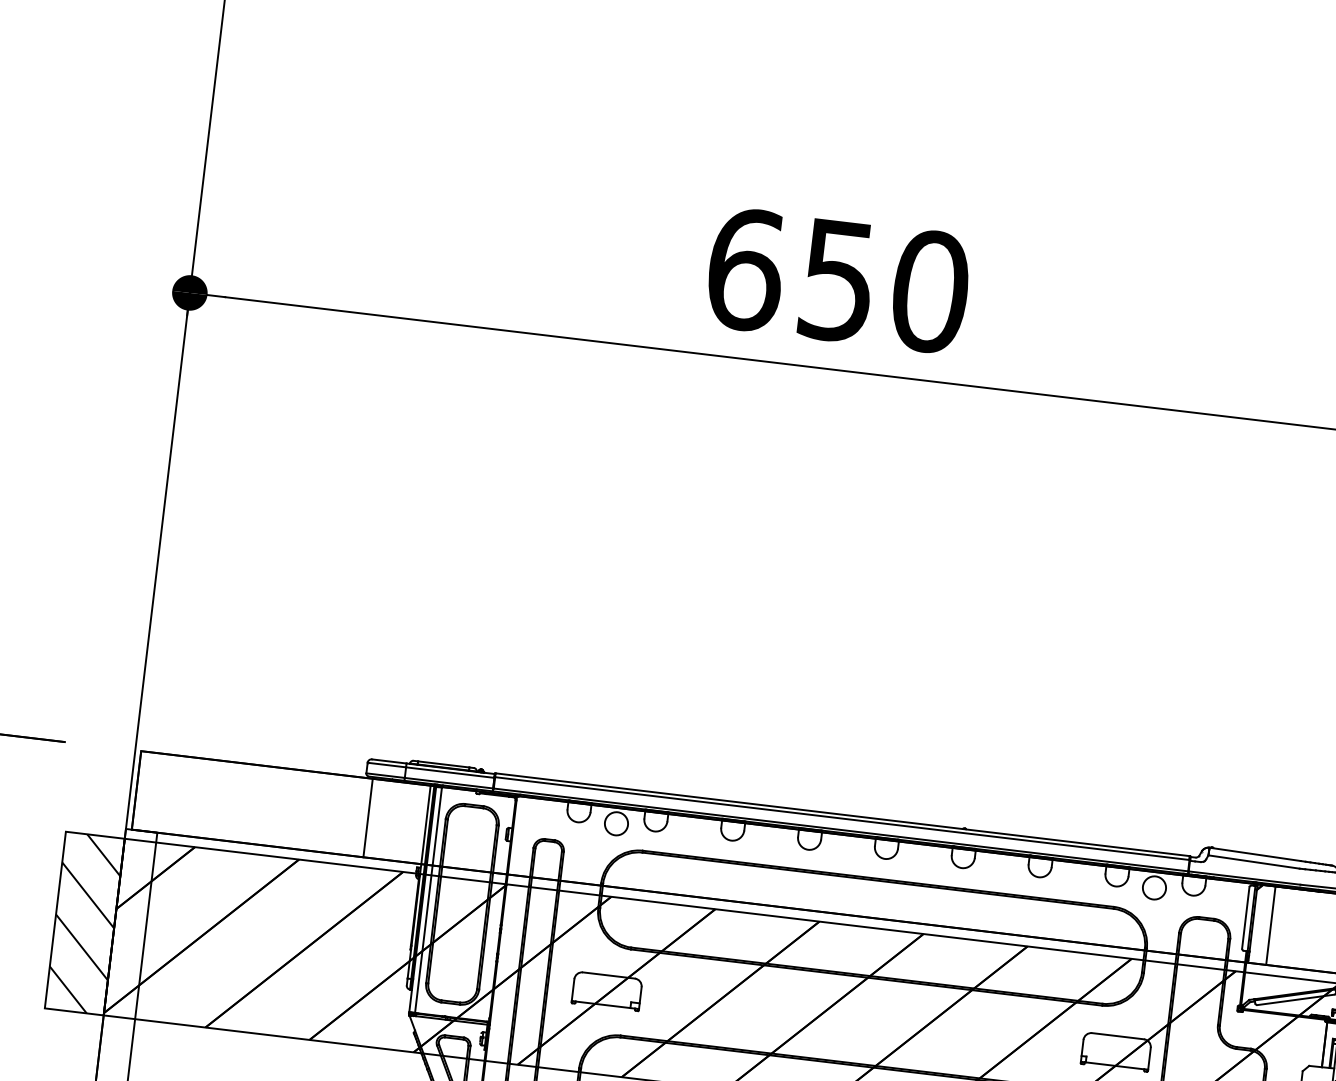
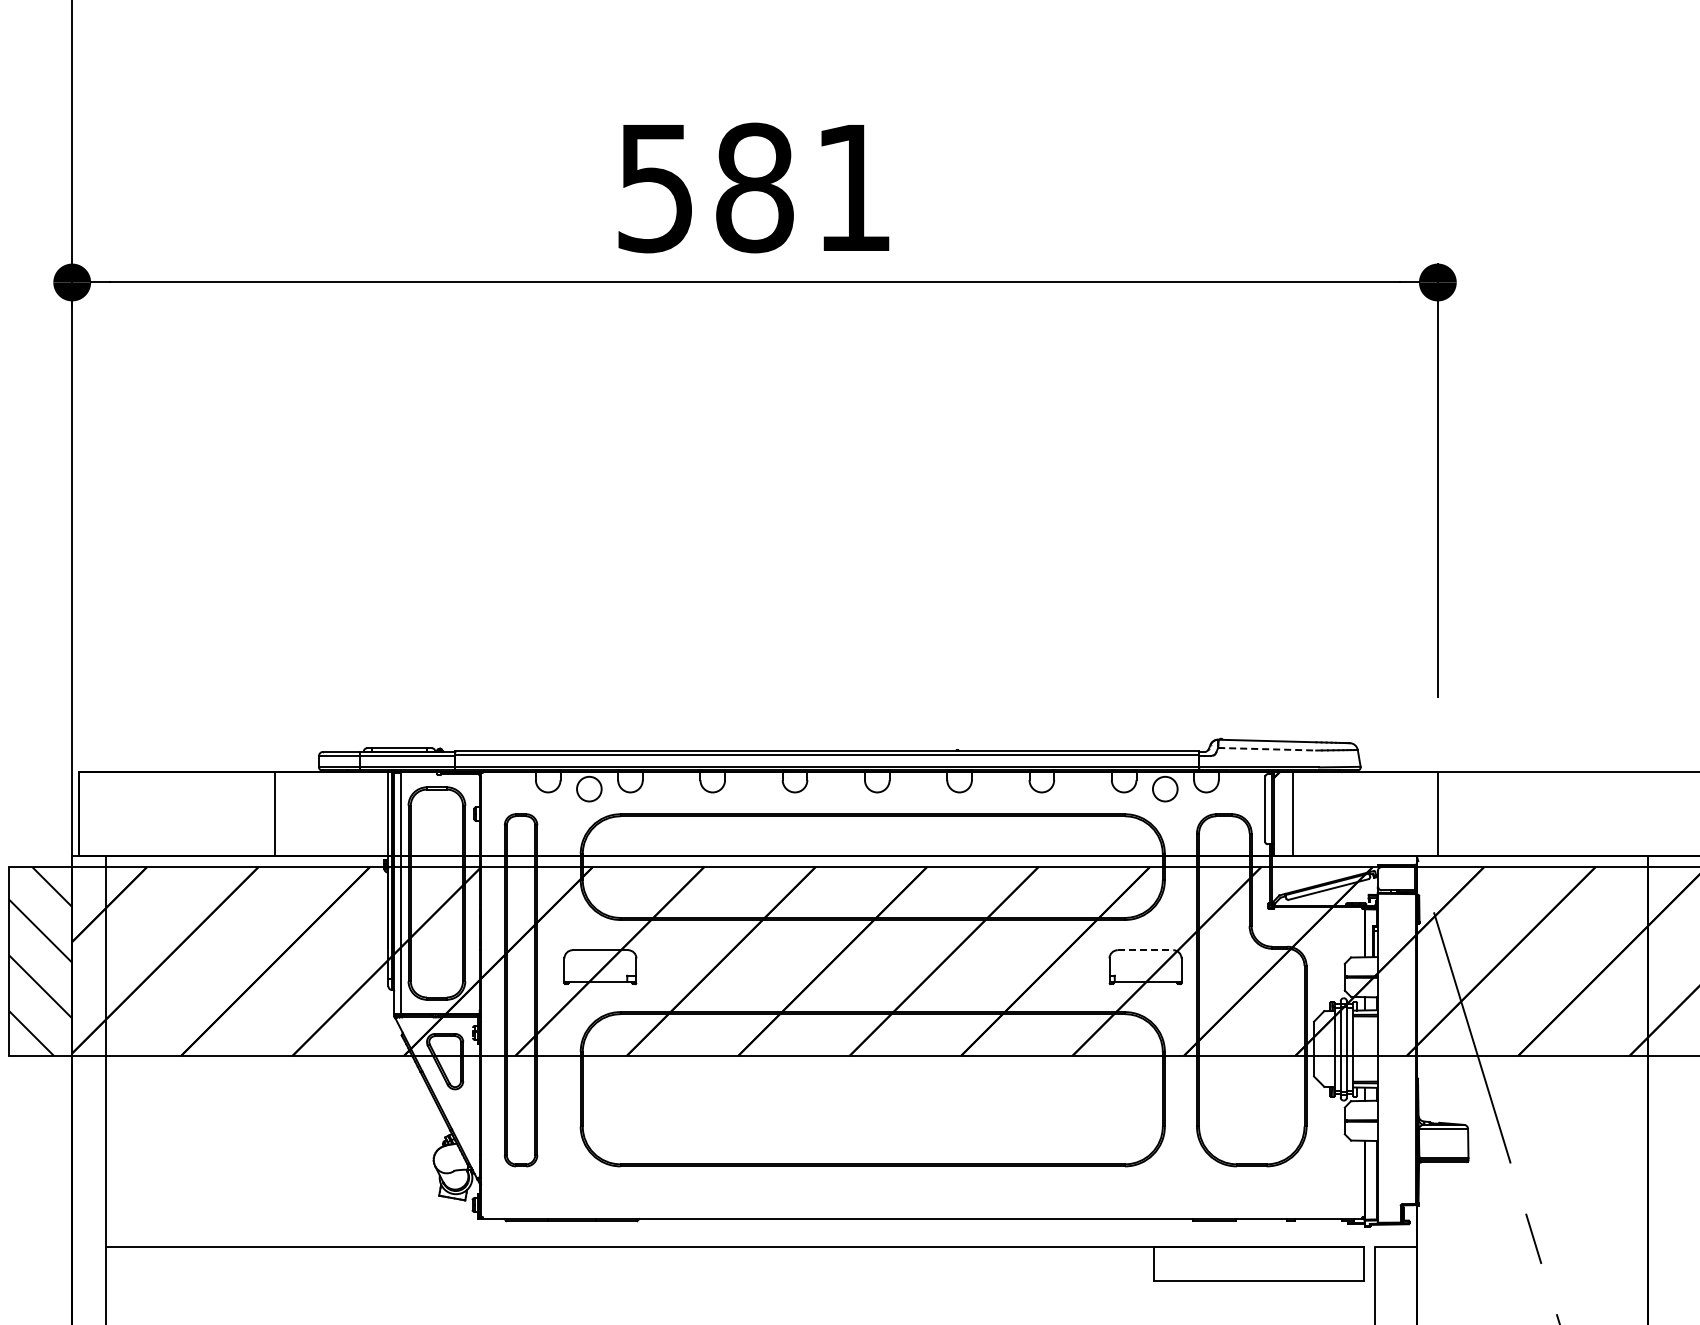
text: (838, 280) -> (755, 187), 650 -> 581
line: (368, 818) -> (275, 814), moved
line: (1254, 862) -> (1267, 749), solid -> dashed
line: (1118, 1036) -> (1145, 950), solid -> dashed

